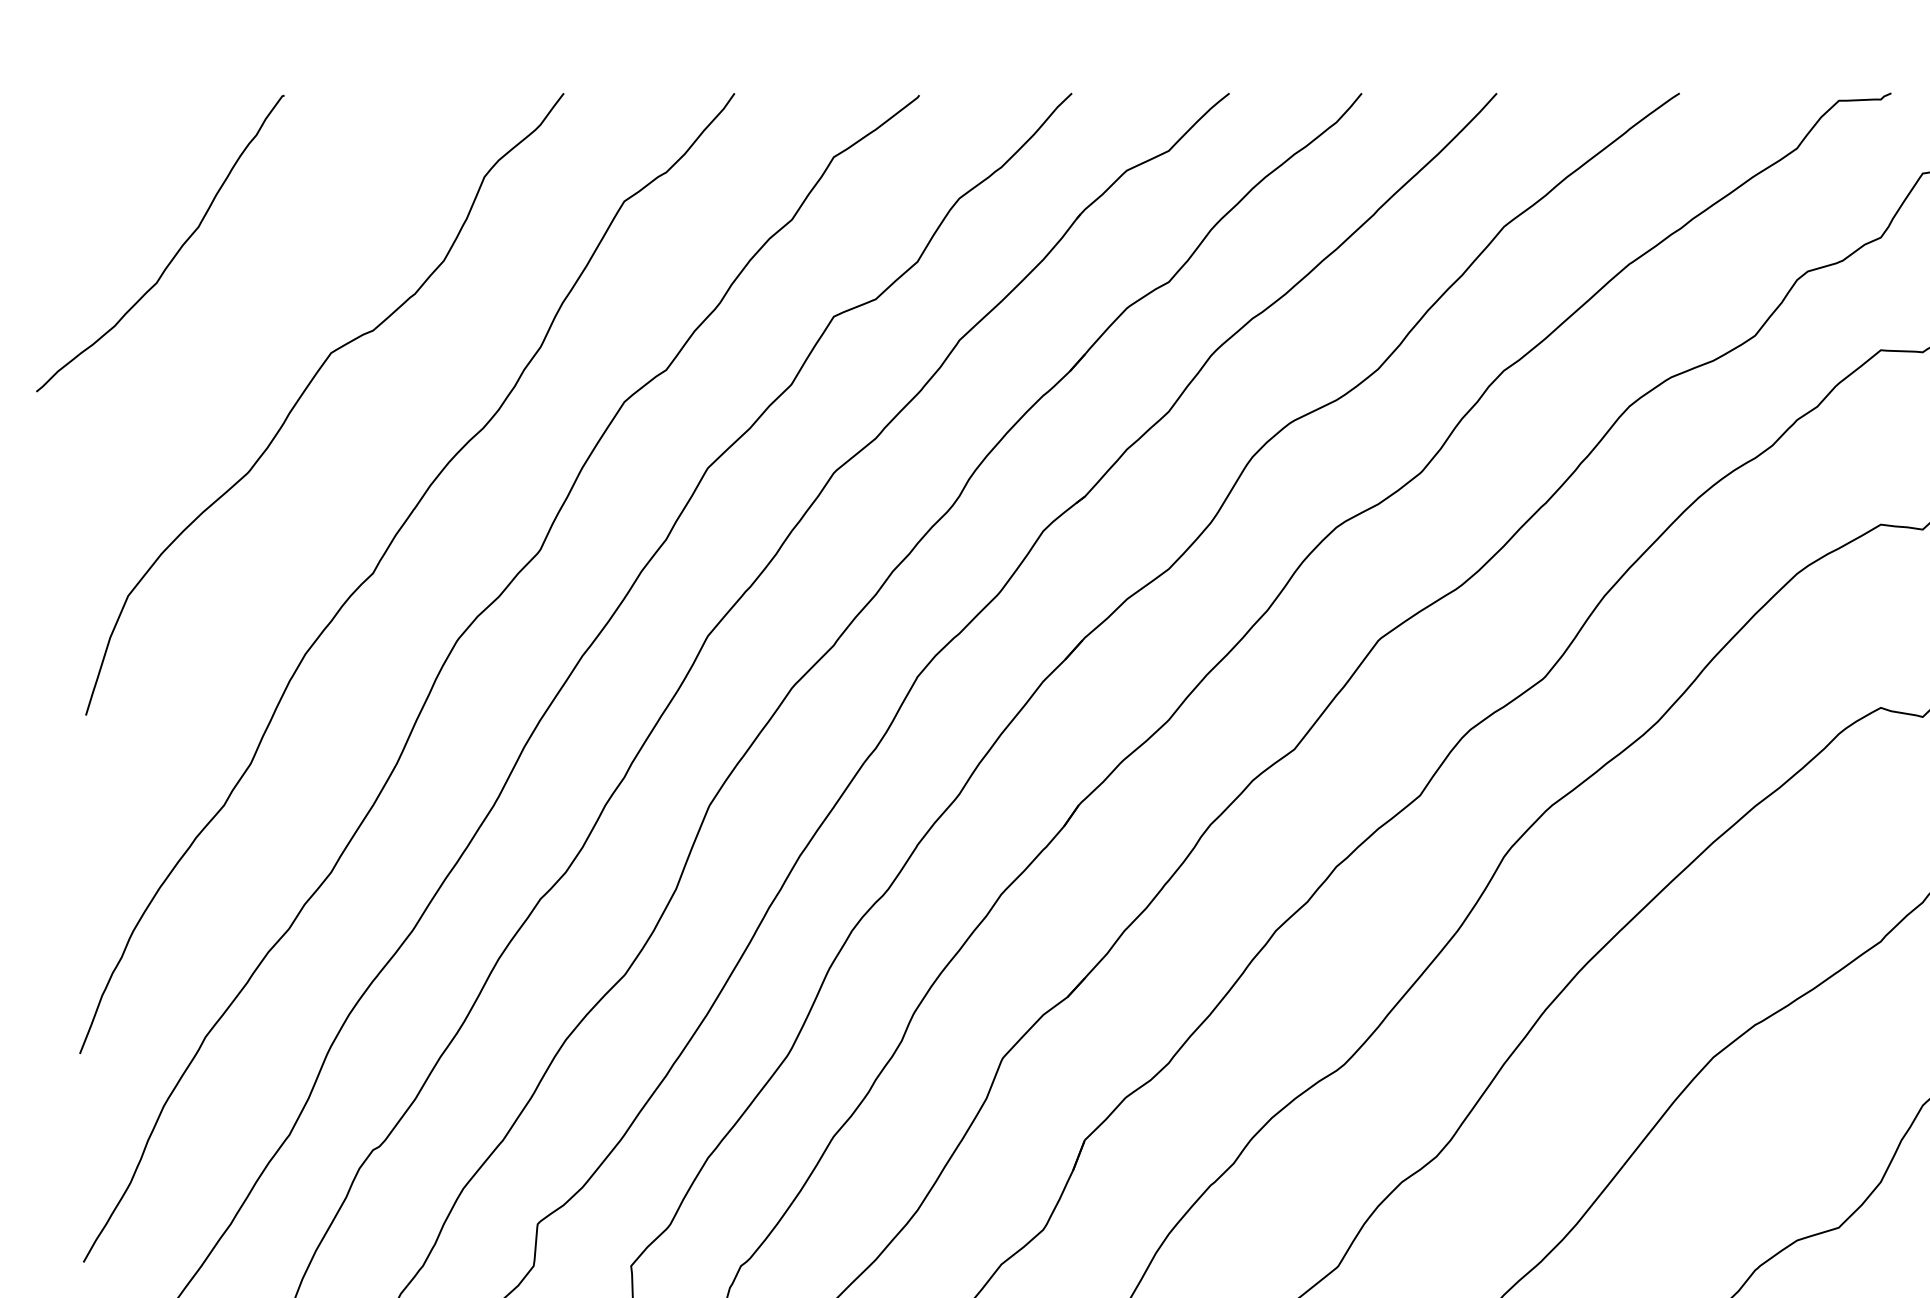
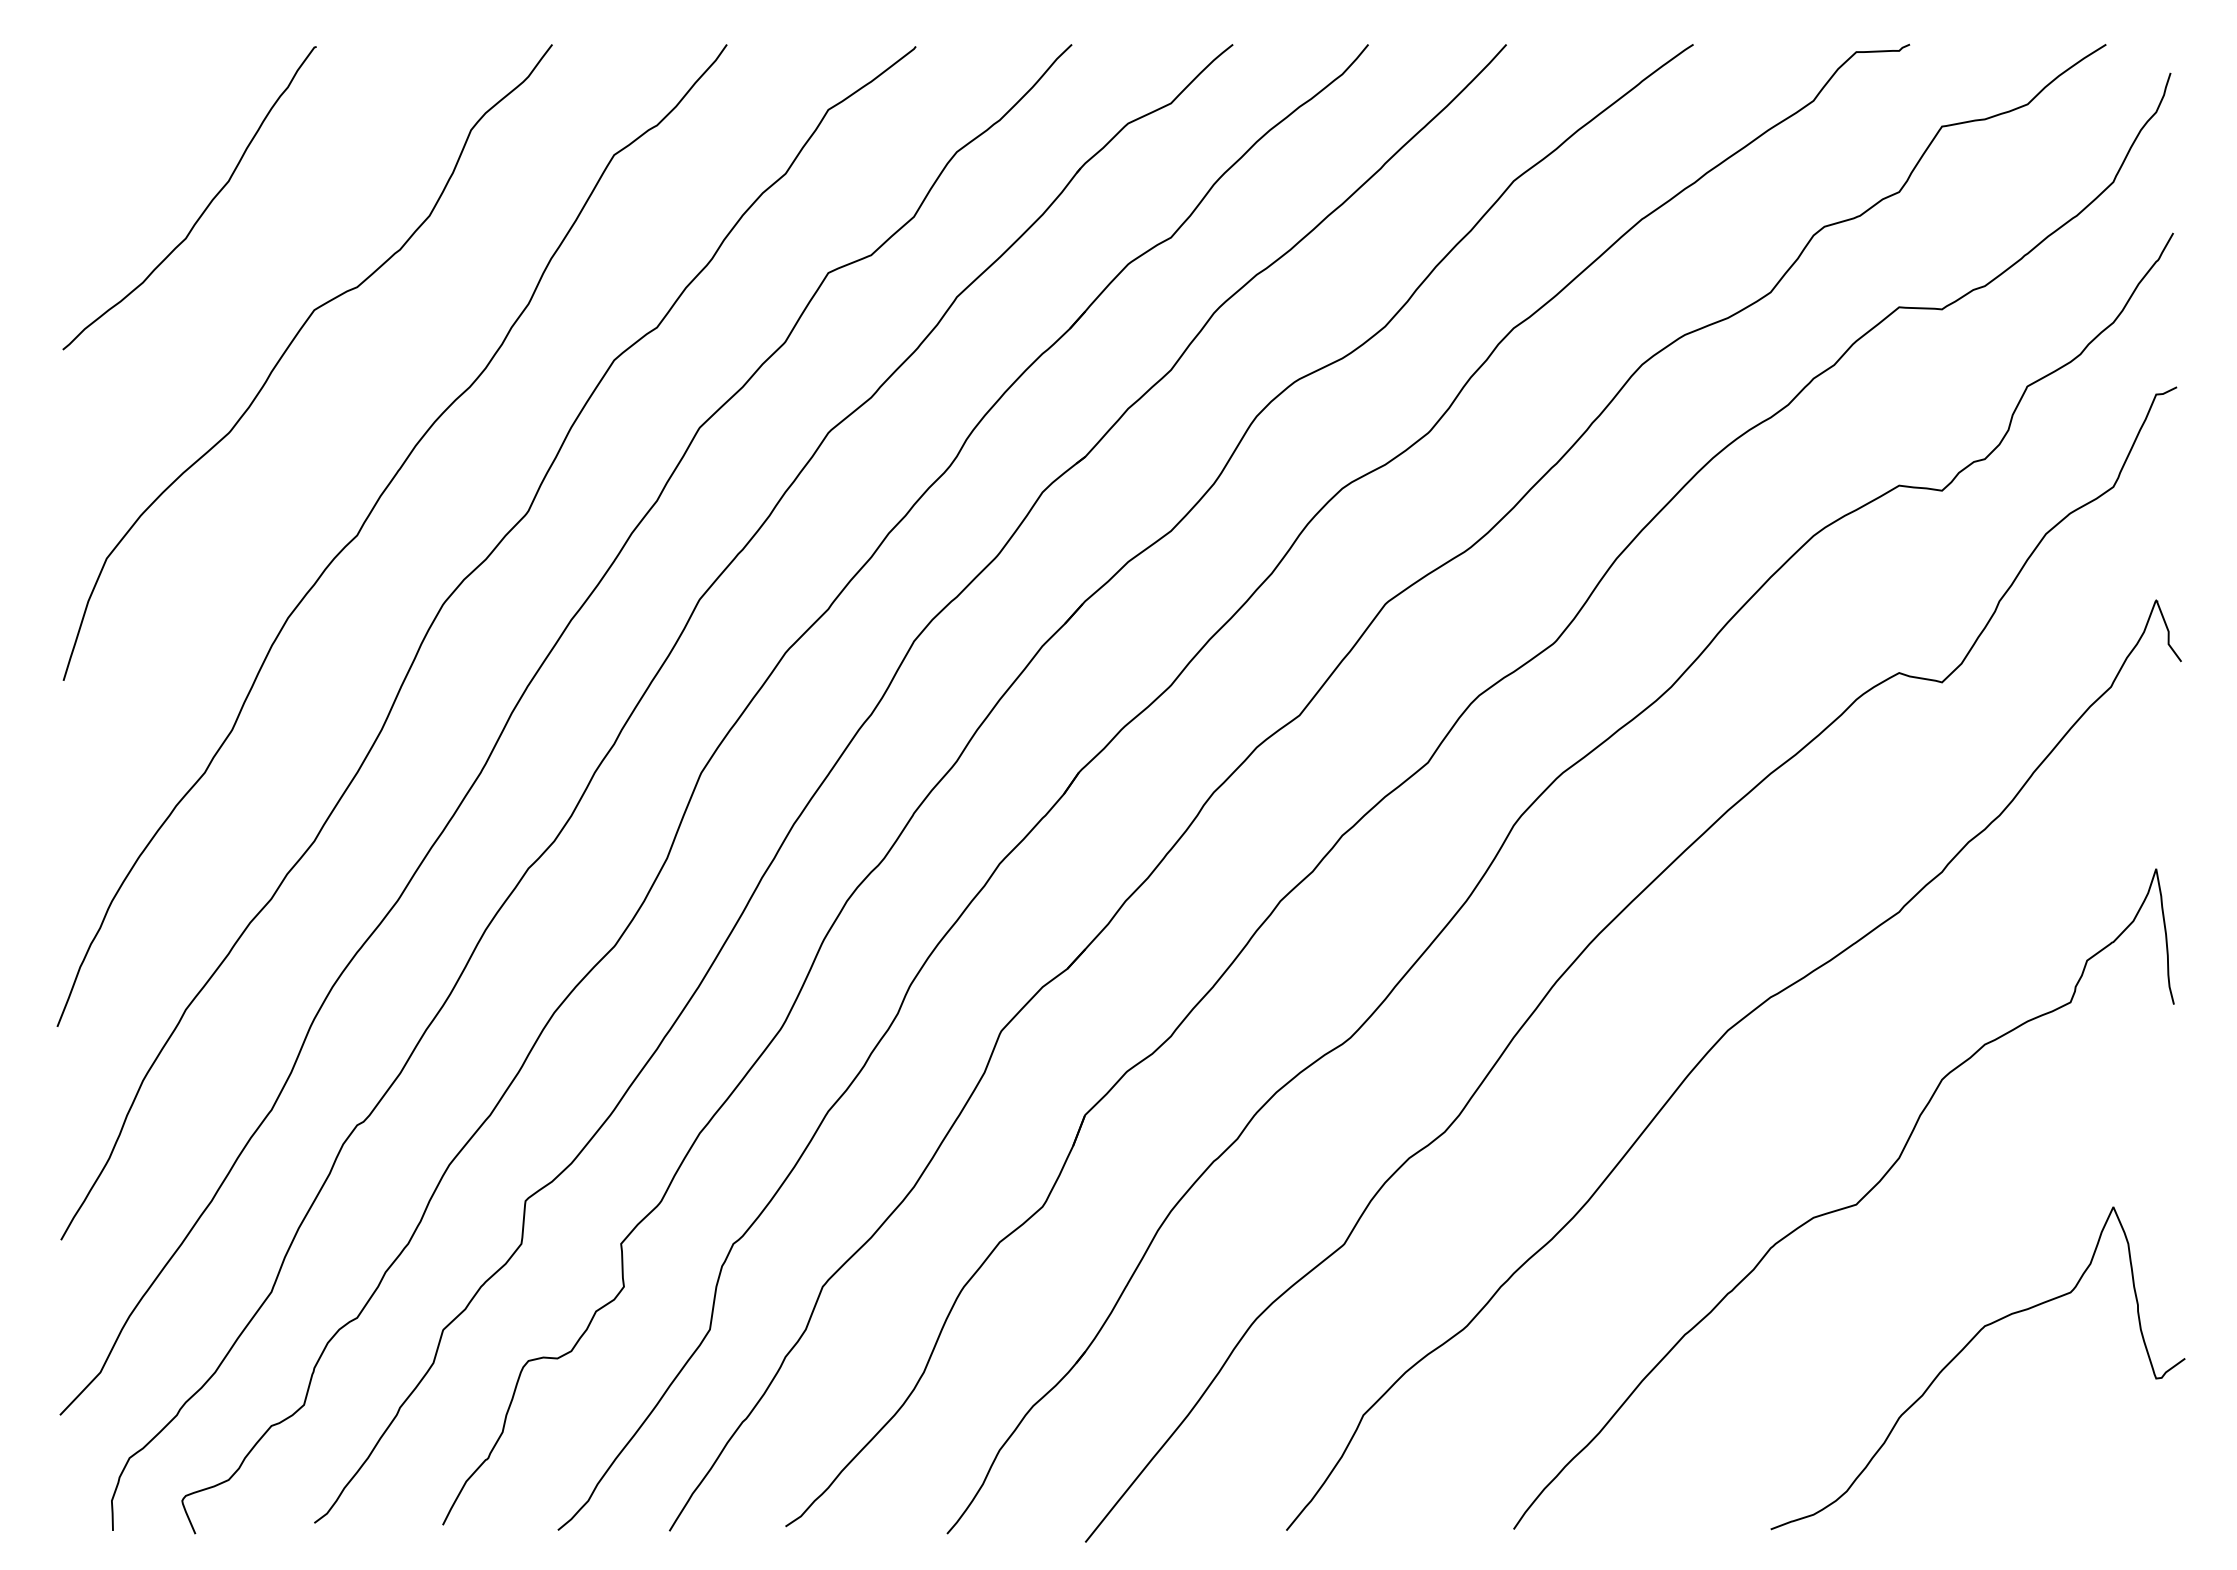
curve: (173, 255) -> (203, 210), moved

